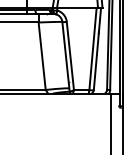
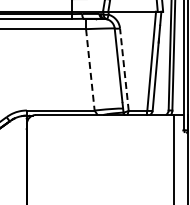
line: (42, 55) -> (90, 69), solid -> dashed
line: (70, 55) -> (124, 69), solid -> dashed

